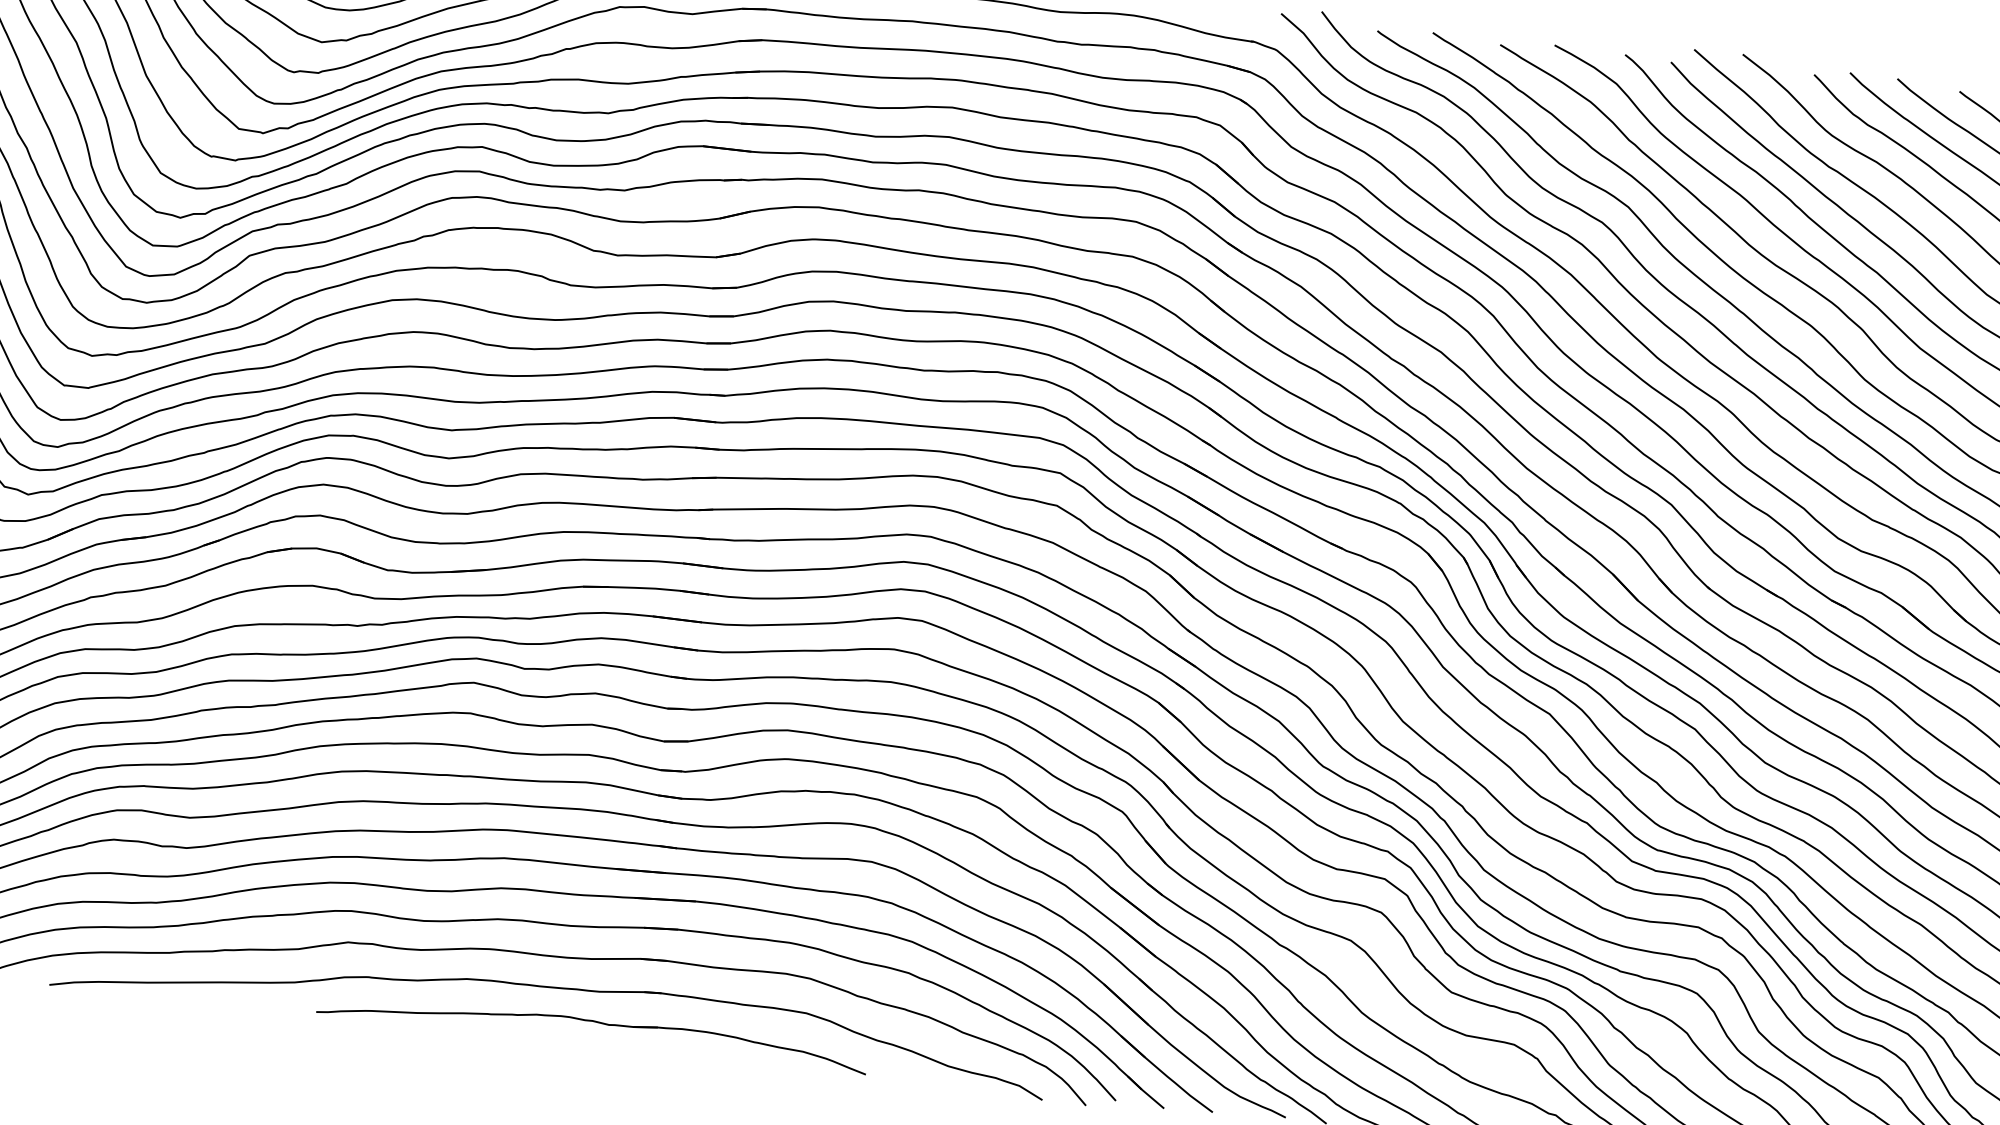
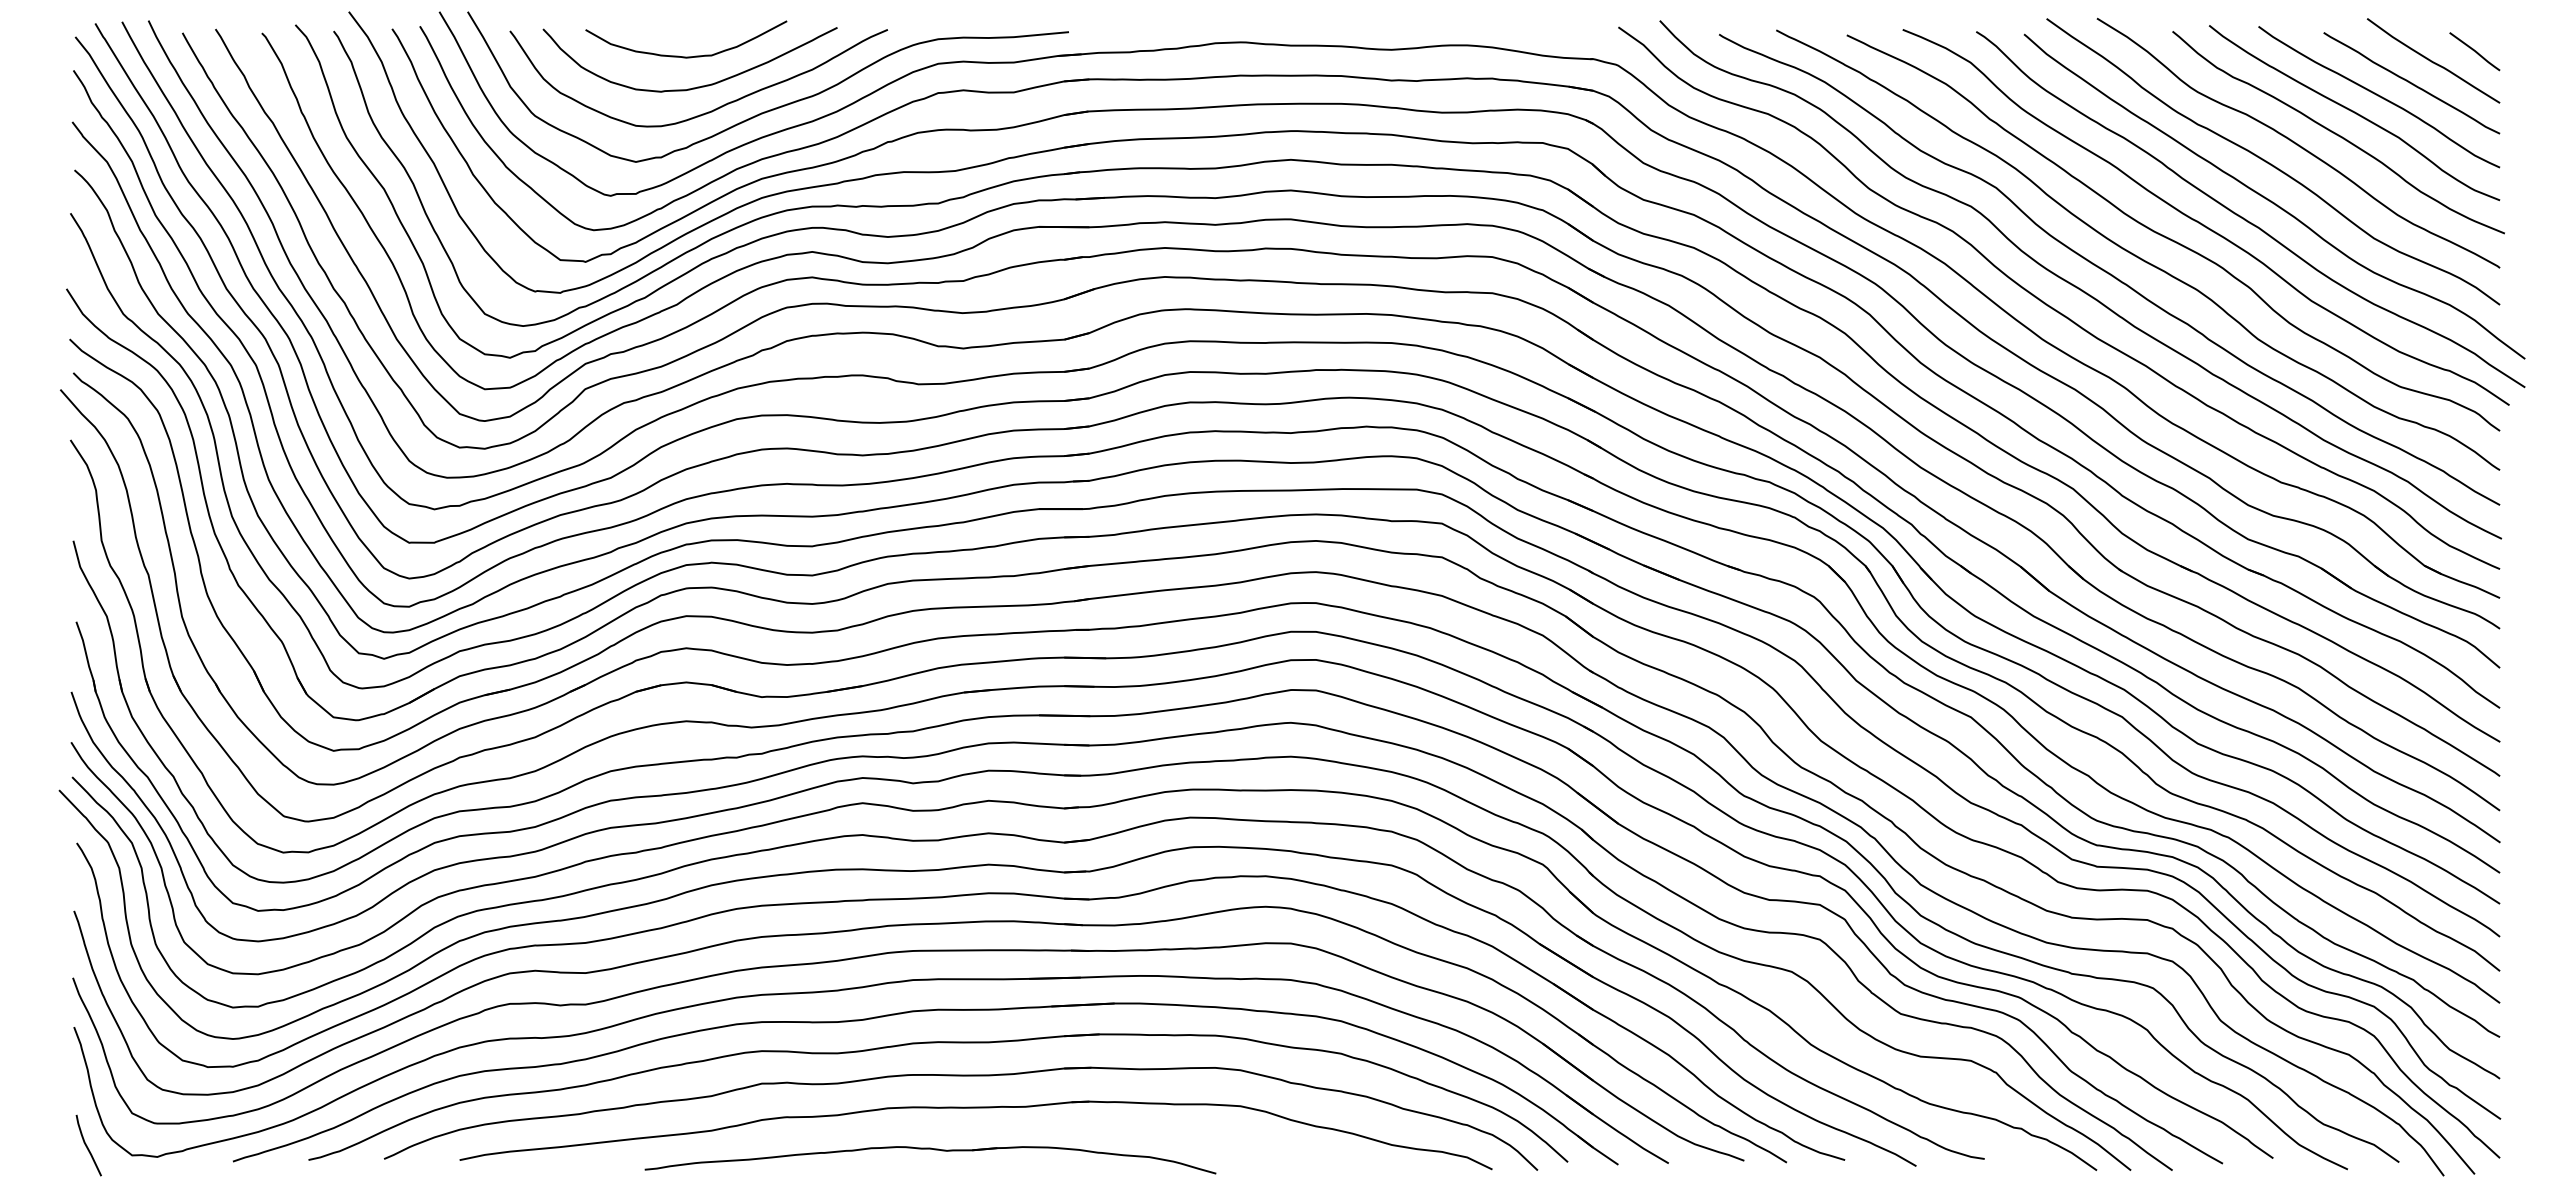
part: (597, 1023) -> (934, 1150), moved

